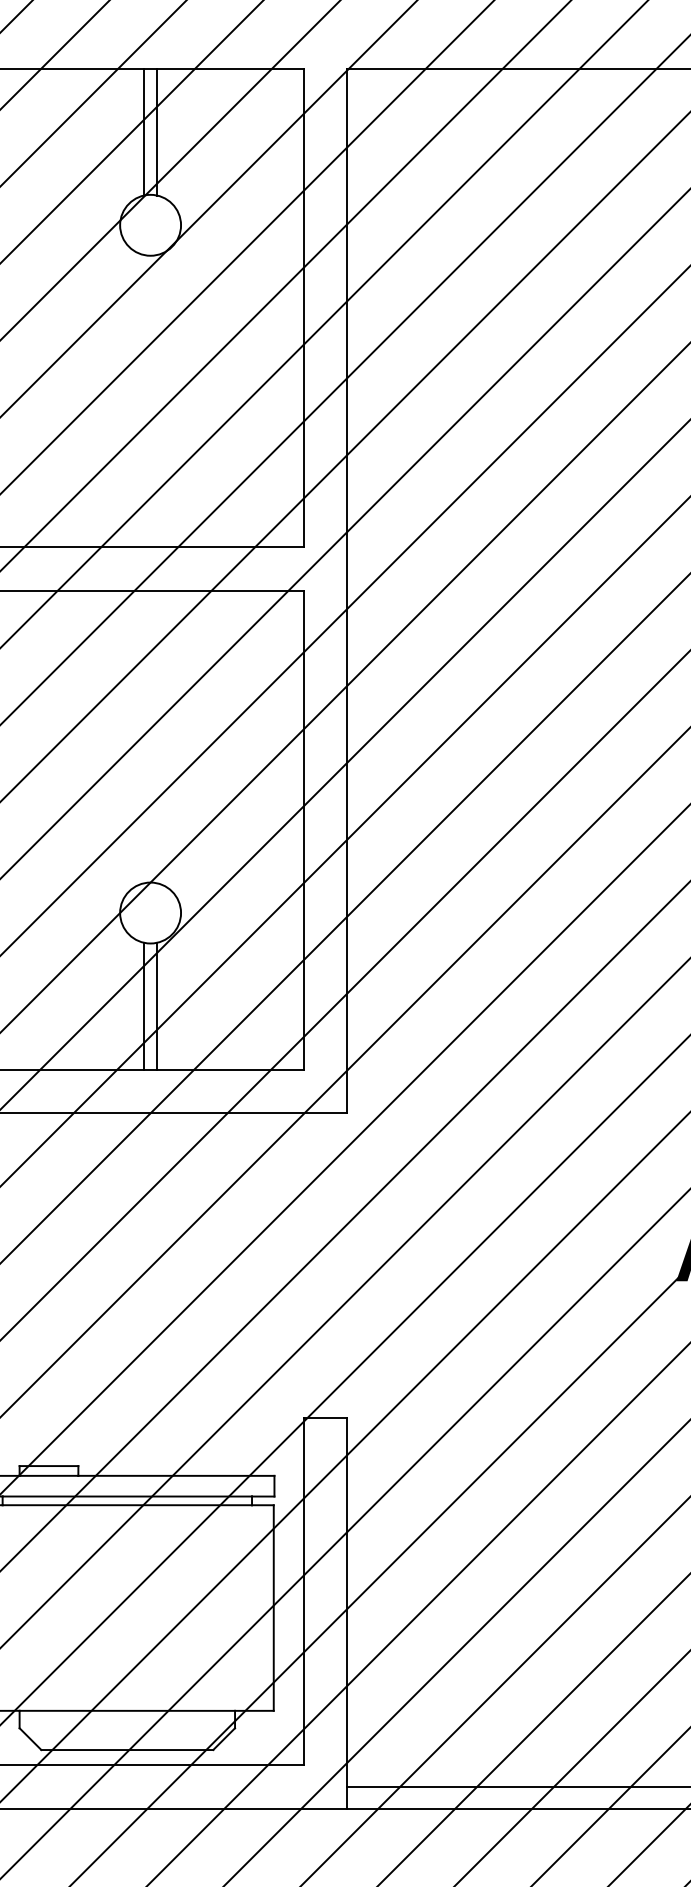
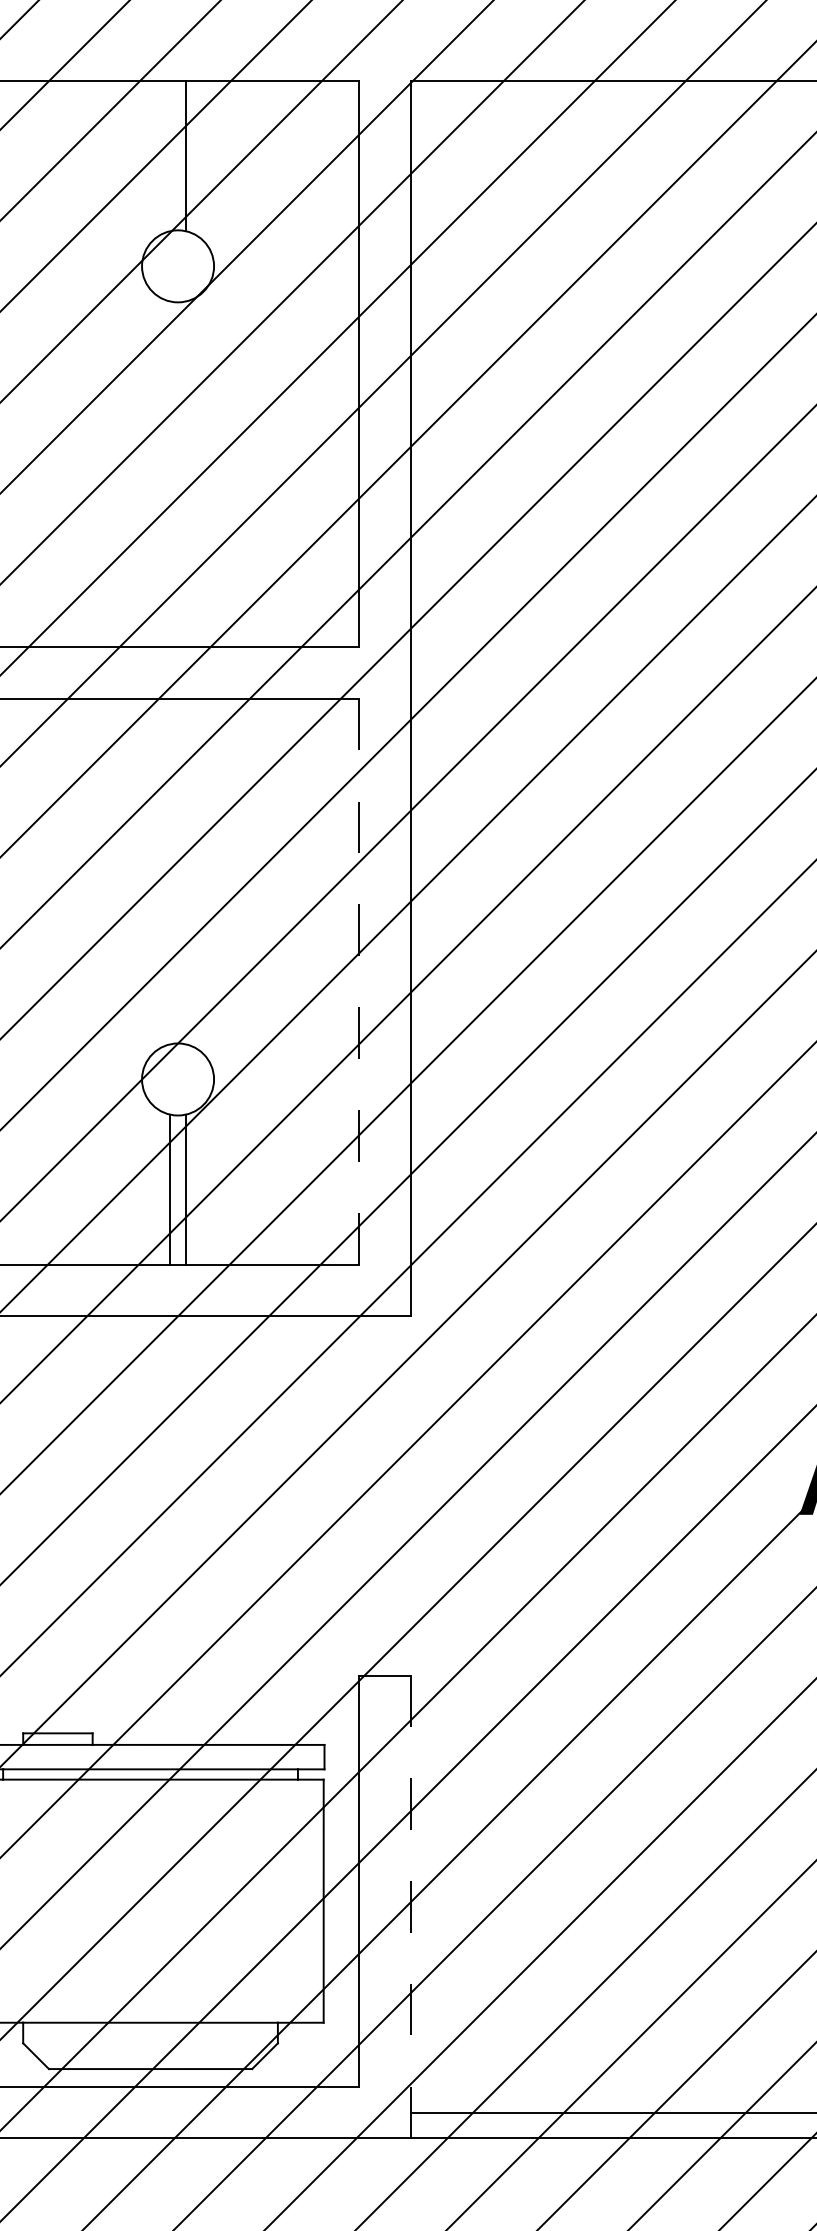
line: (144, 132) -> (170, 156), removed
line: (304, 830) -> (359, 981), solid -> dashed
line: (347, 1612) -> (410, 1906), solid -> dashed

